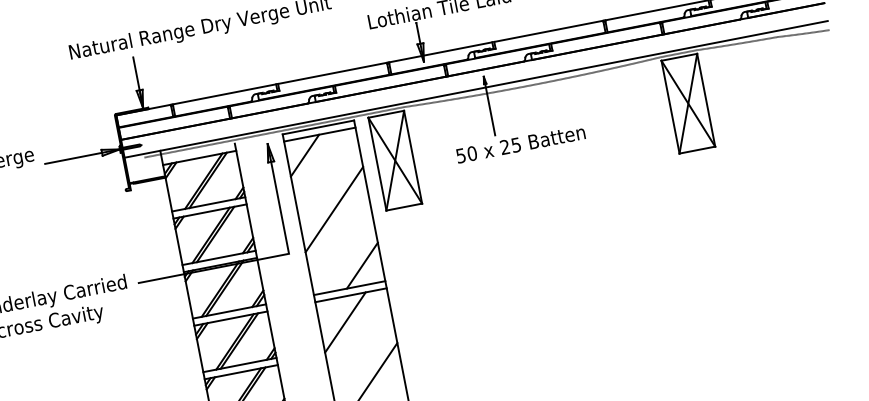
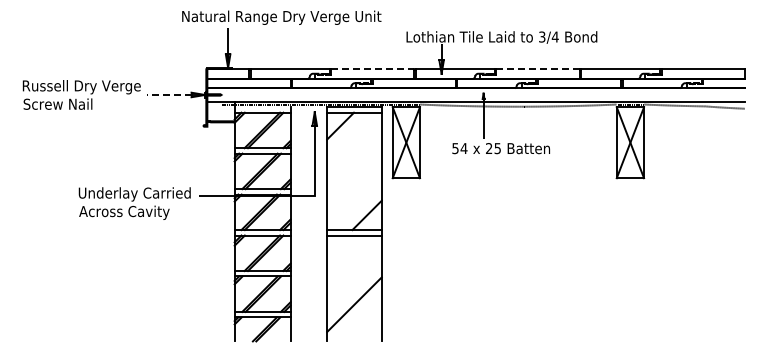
line: (548, 31) -> (537, 69), solid -> dashed
line: (332, 73) -> (372, 69), solid -> dashed
text: (471, 153) -> (463, 148), 50 -> 54
line: (71, 158) -> (168, 94), solid -> dashed
line: (334, 208) -> (354, 169), removed
line: (345, 322) -> (346, 254), removed

